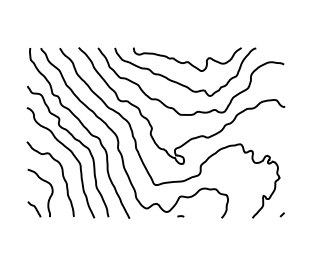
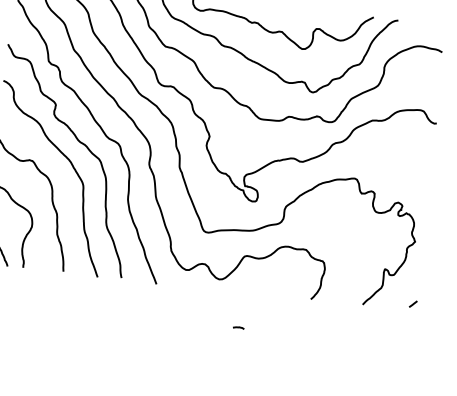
curve: (180, 216) -> (238, 327), moved

